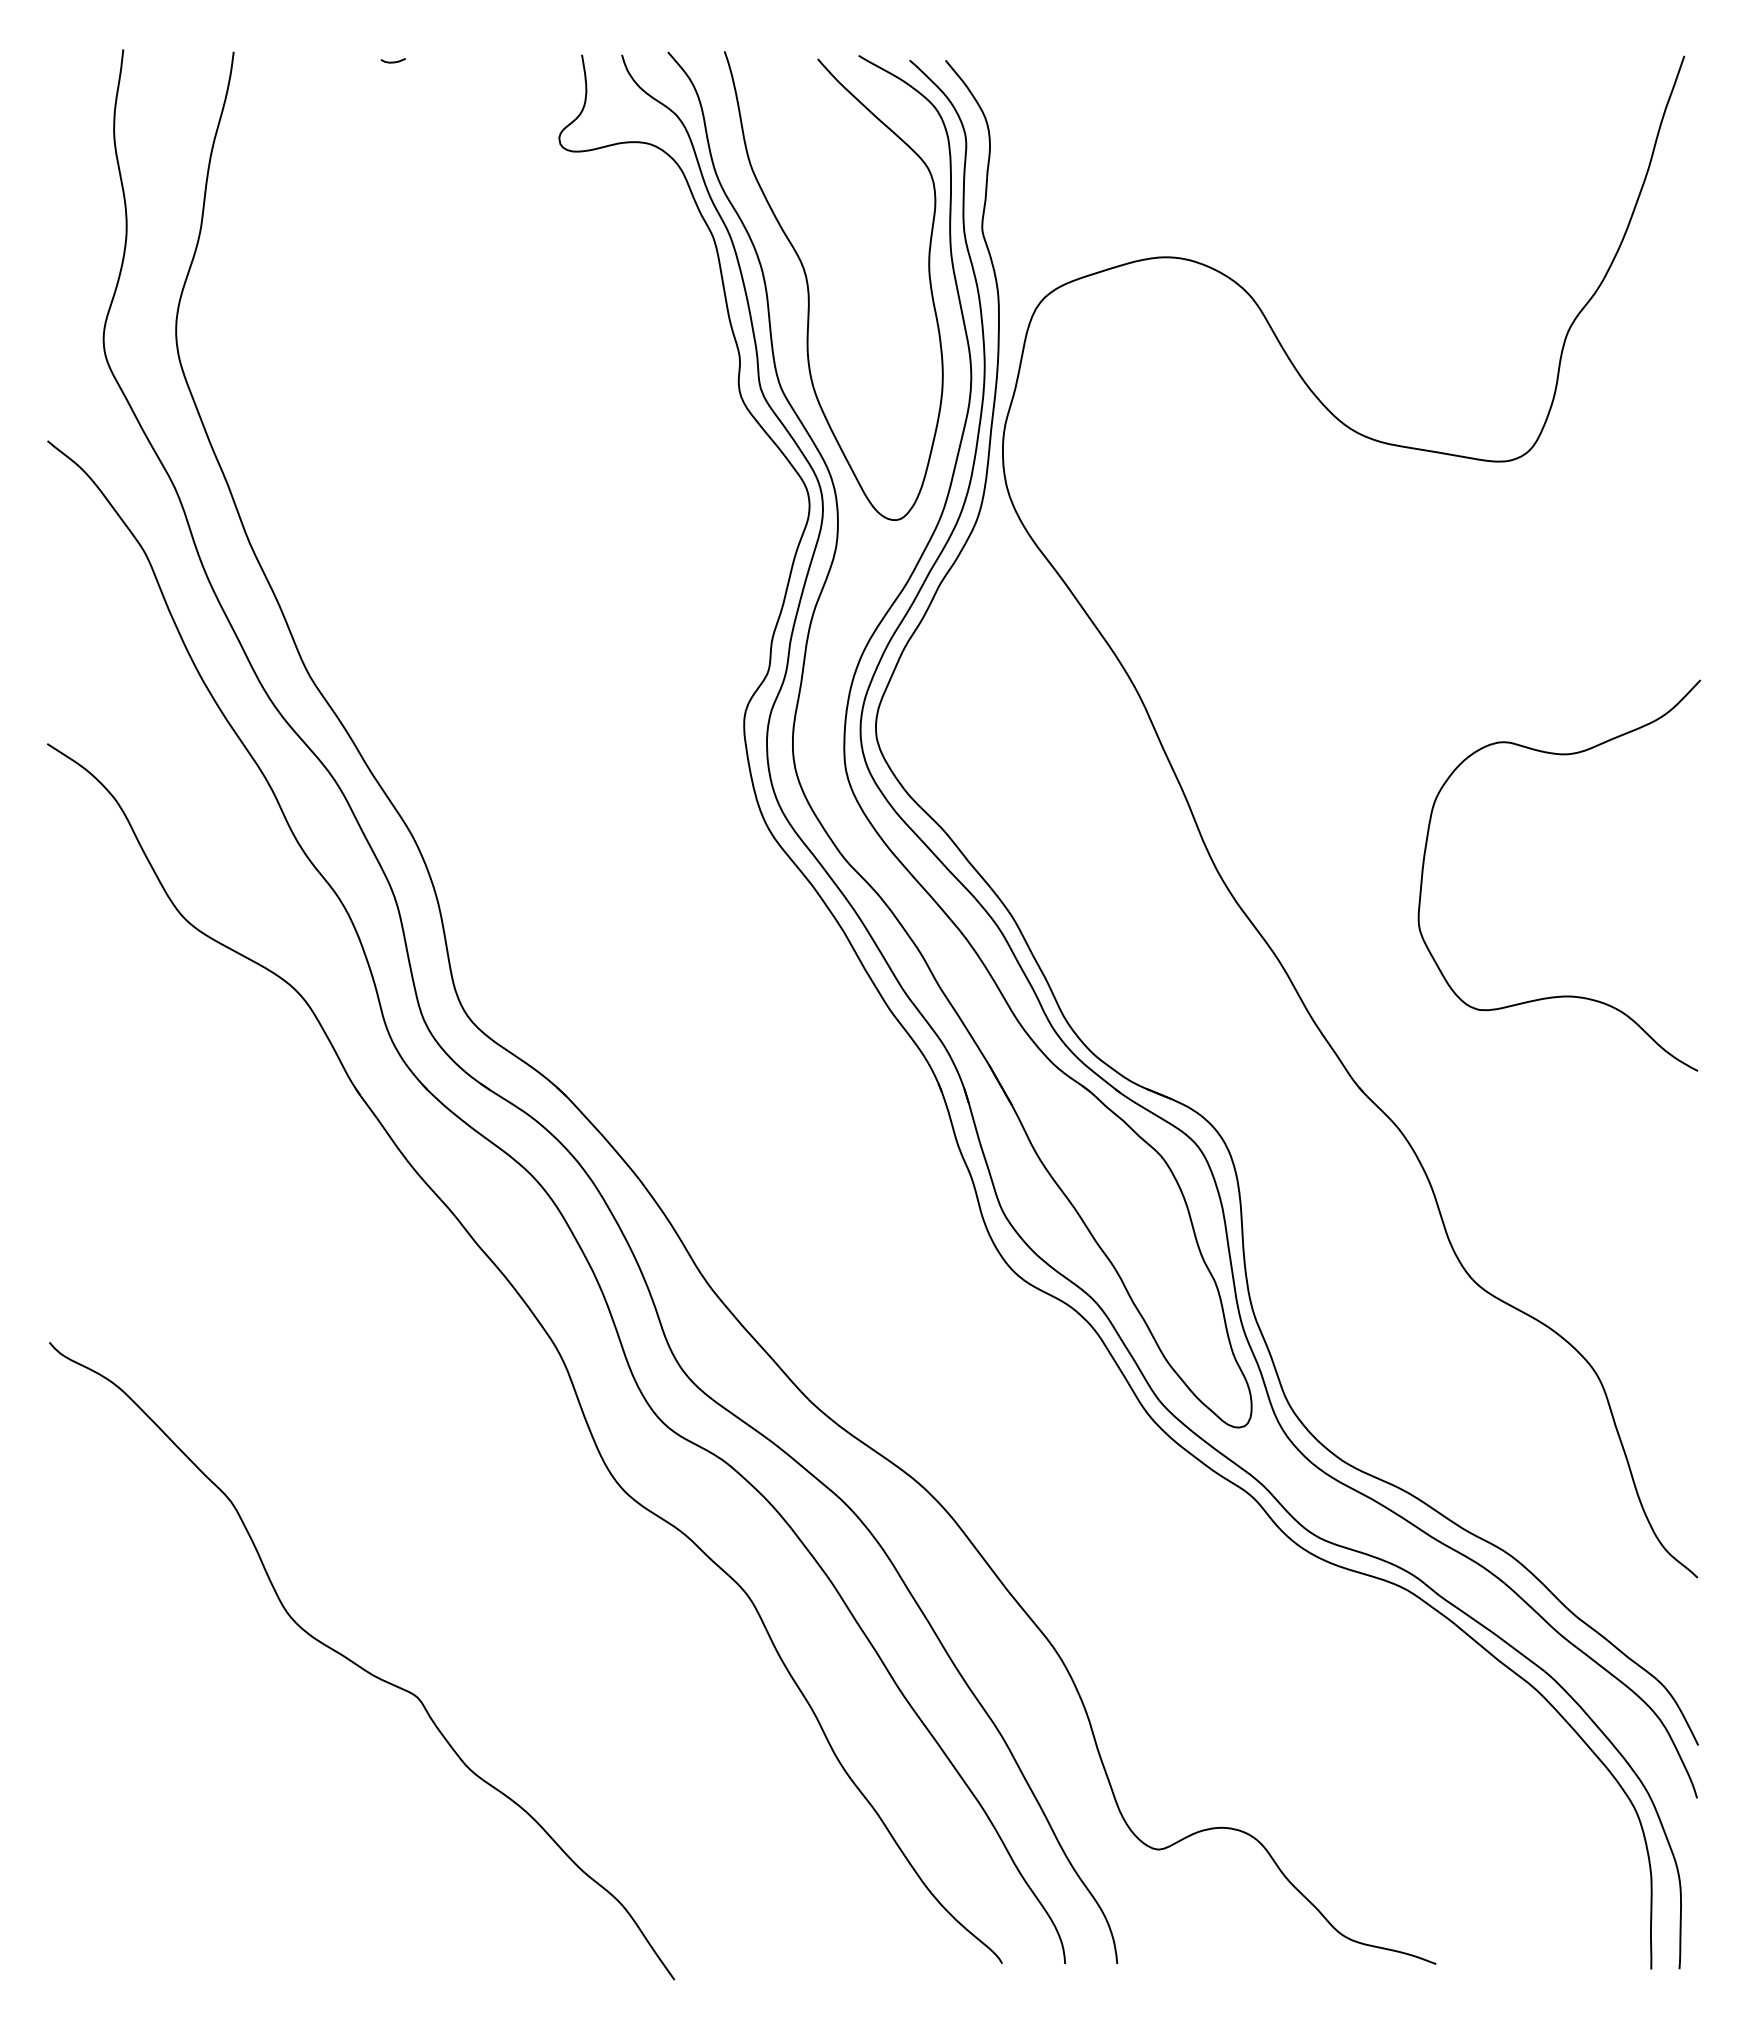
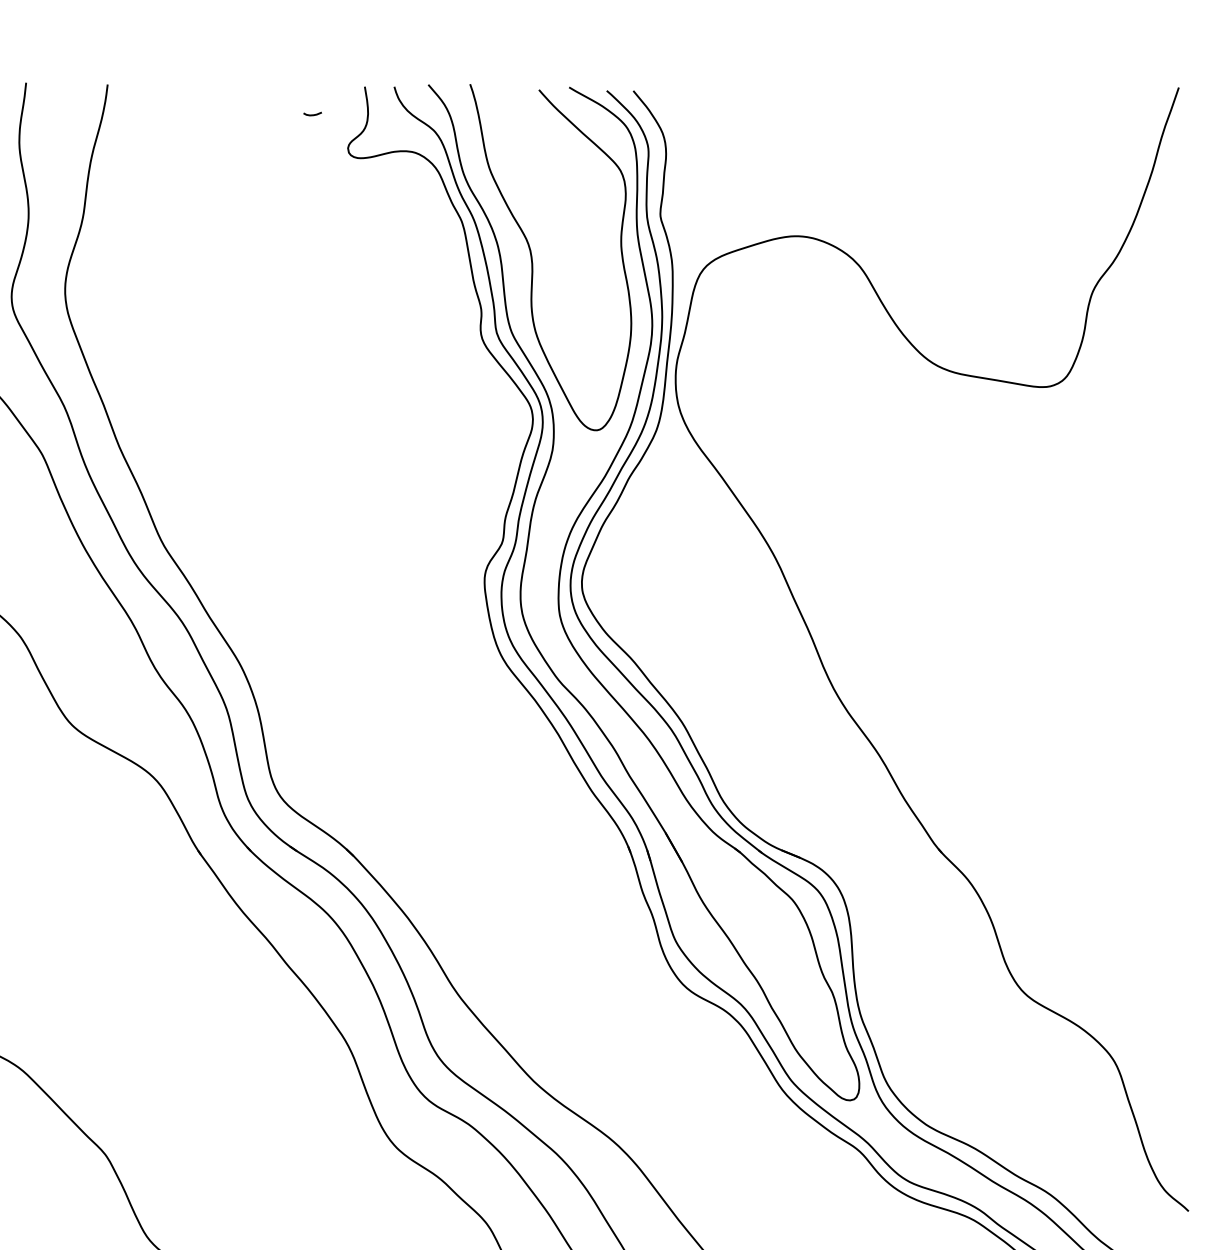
curve: (392, 61) -> (312, 114), moved
curve: (1559, 755) -> (1086, 604), removed

